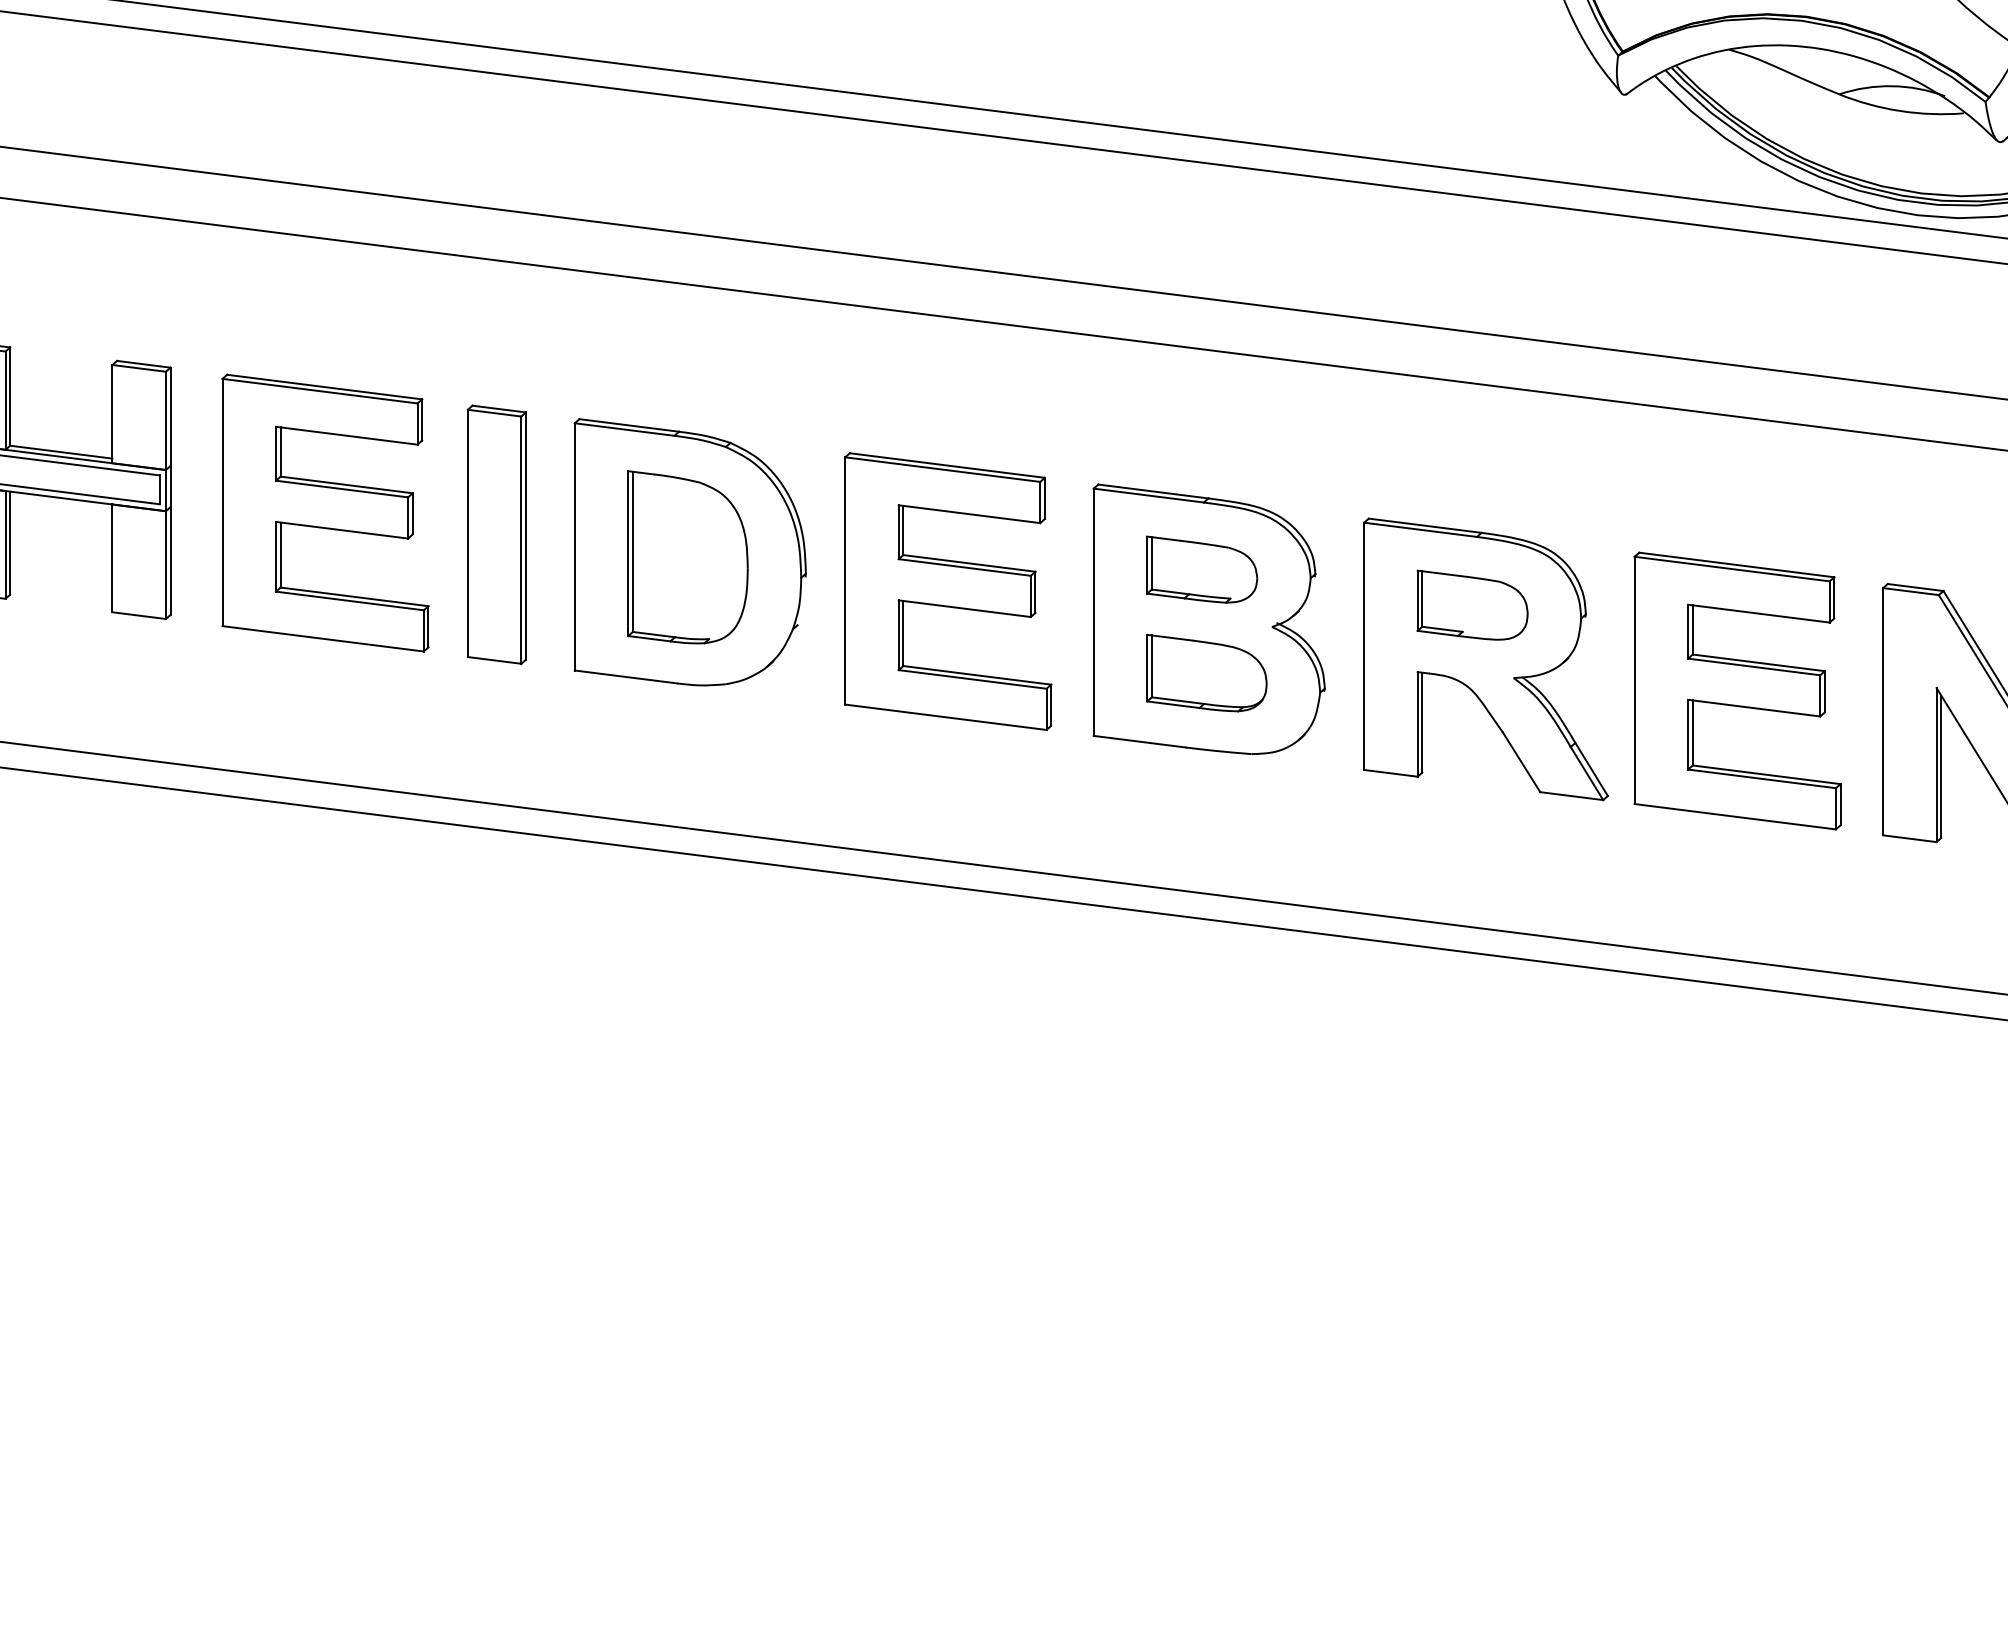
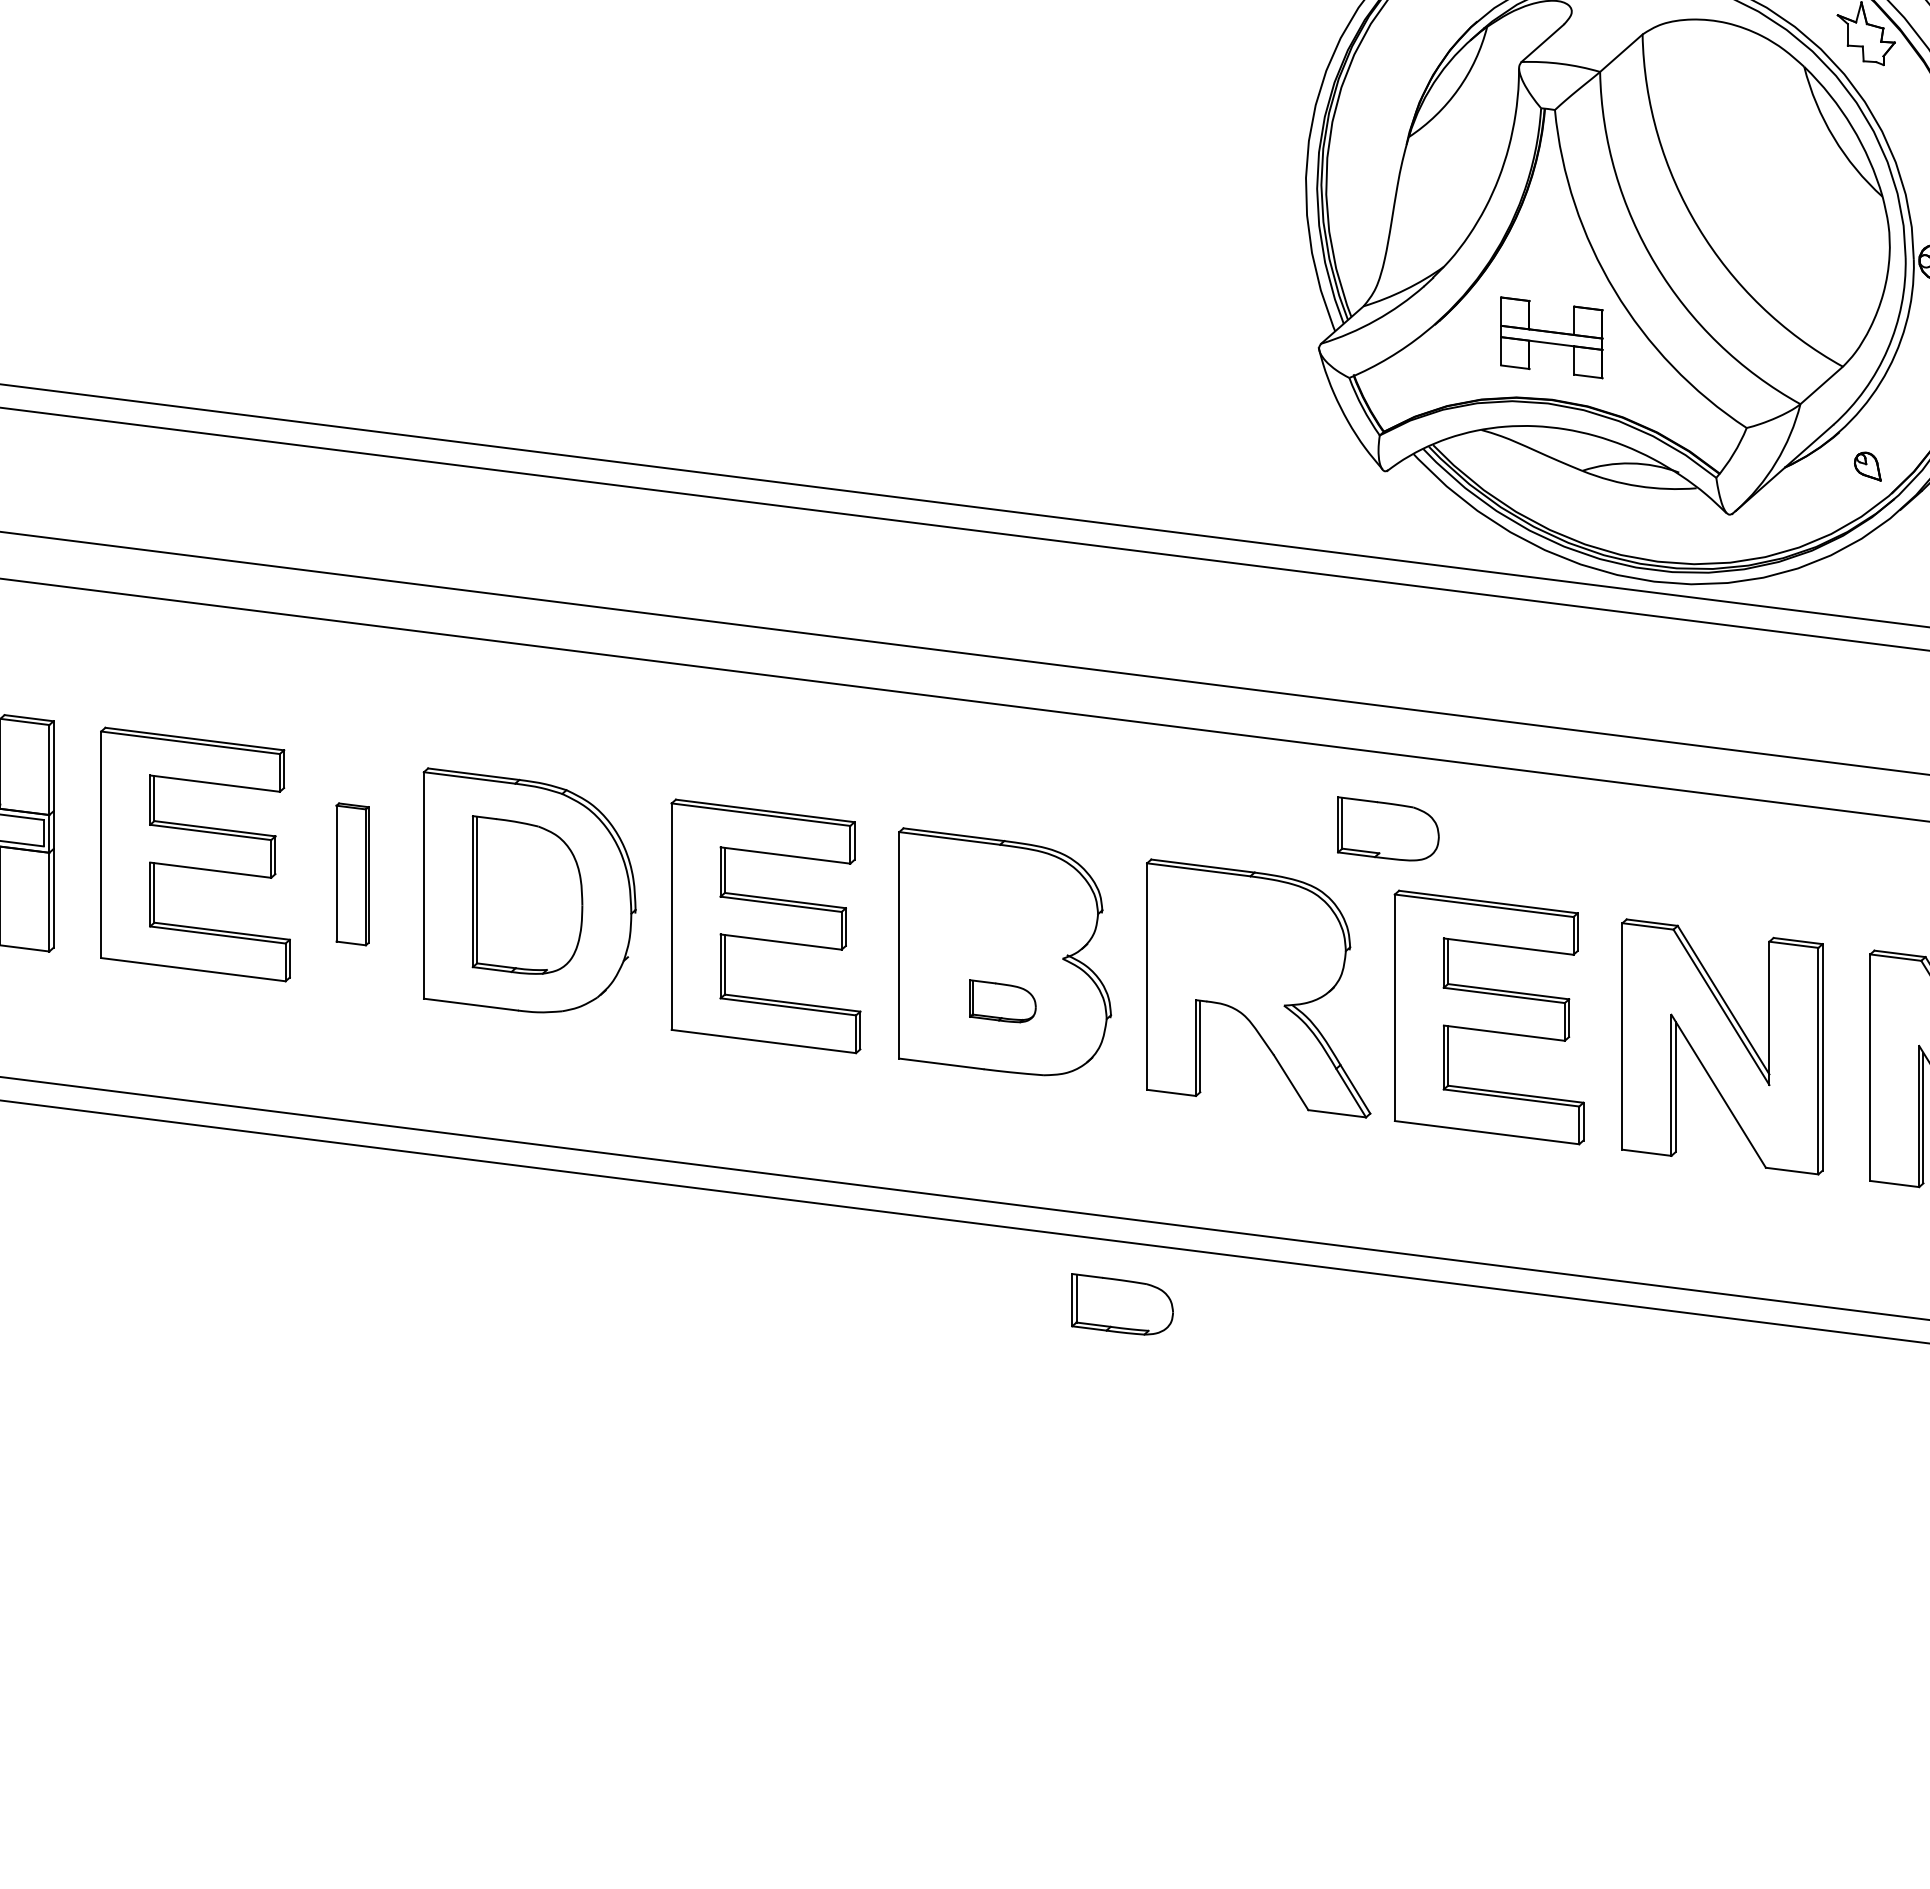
part: (496, 534) -> (352, 874), size x0.6
part: (1202, 569) -> (1122, 1304), moved
part: (1472, 604) -> (1388, 828), moved
part: (1206, 673) -> (1002, 1001), size x0.6

